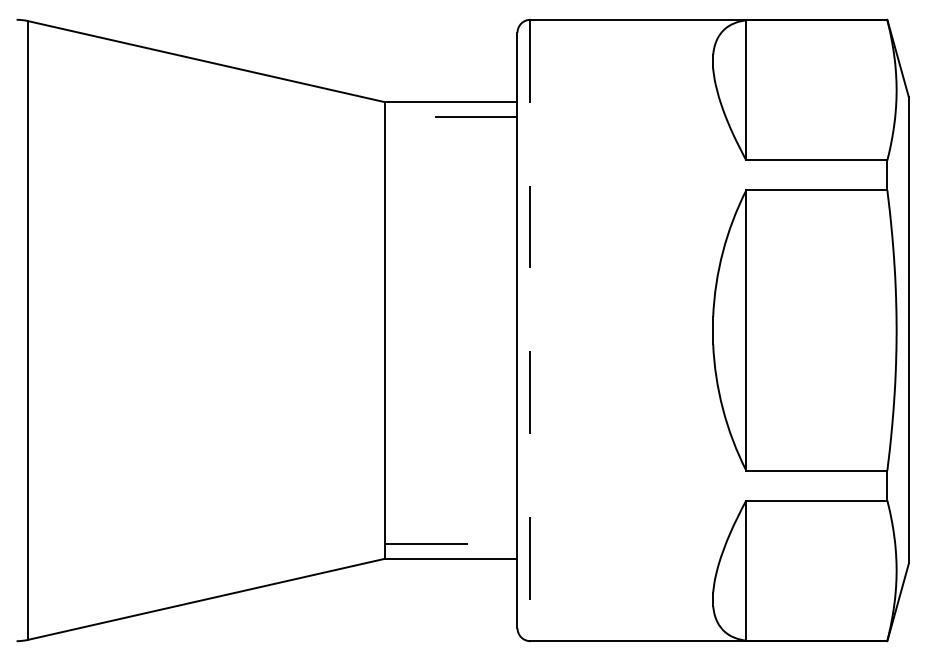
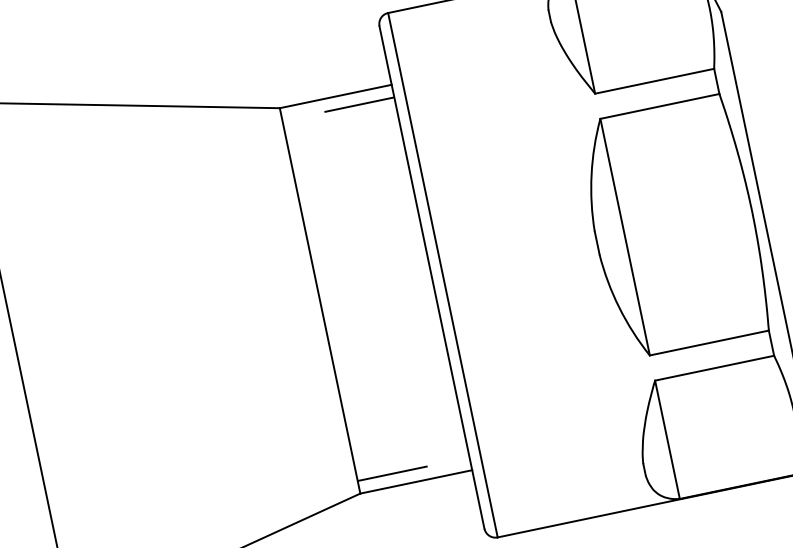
line: (530, 330) -> (442, 275), dashed -> solid

